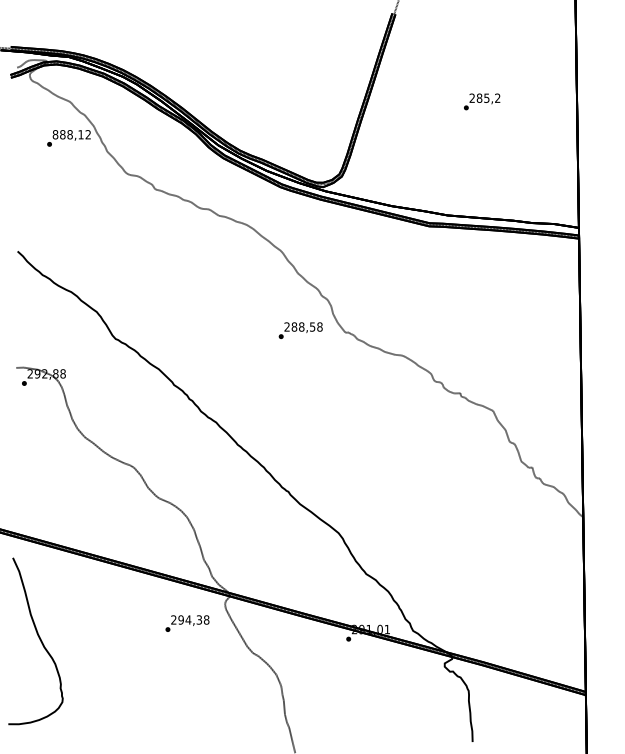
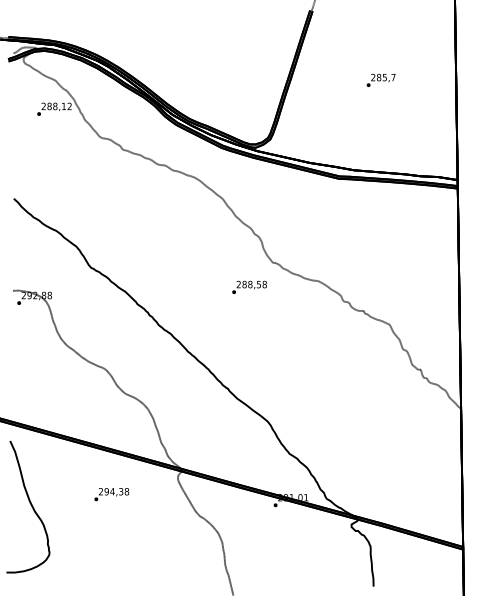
text: (497, 97) -> (393, 76), 285,2 -> 285,7
text: (55, 134) -> (43, 106), 888,12 -> 288,12
text: (300, 330) -> (249, 287), moved
text: (187, 623) -> (111, 494), moved

